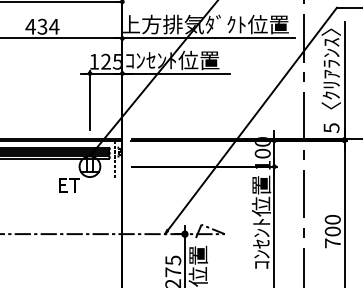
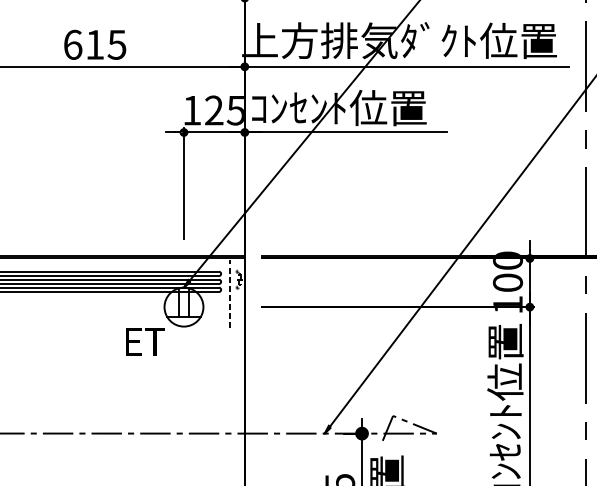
text: (42, 26) -> (95, 44), 434 -> 615

